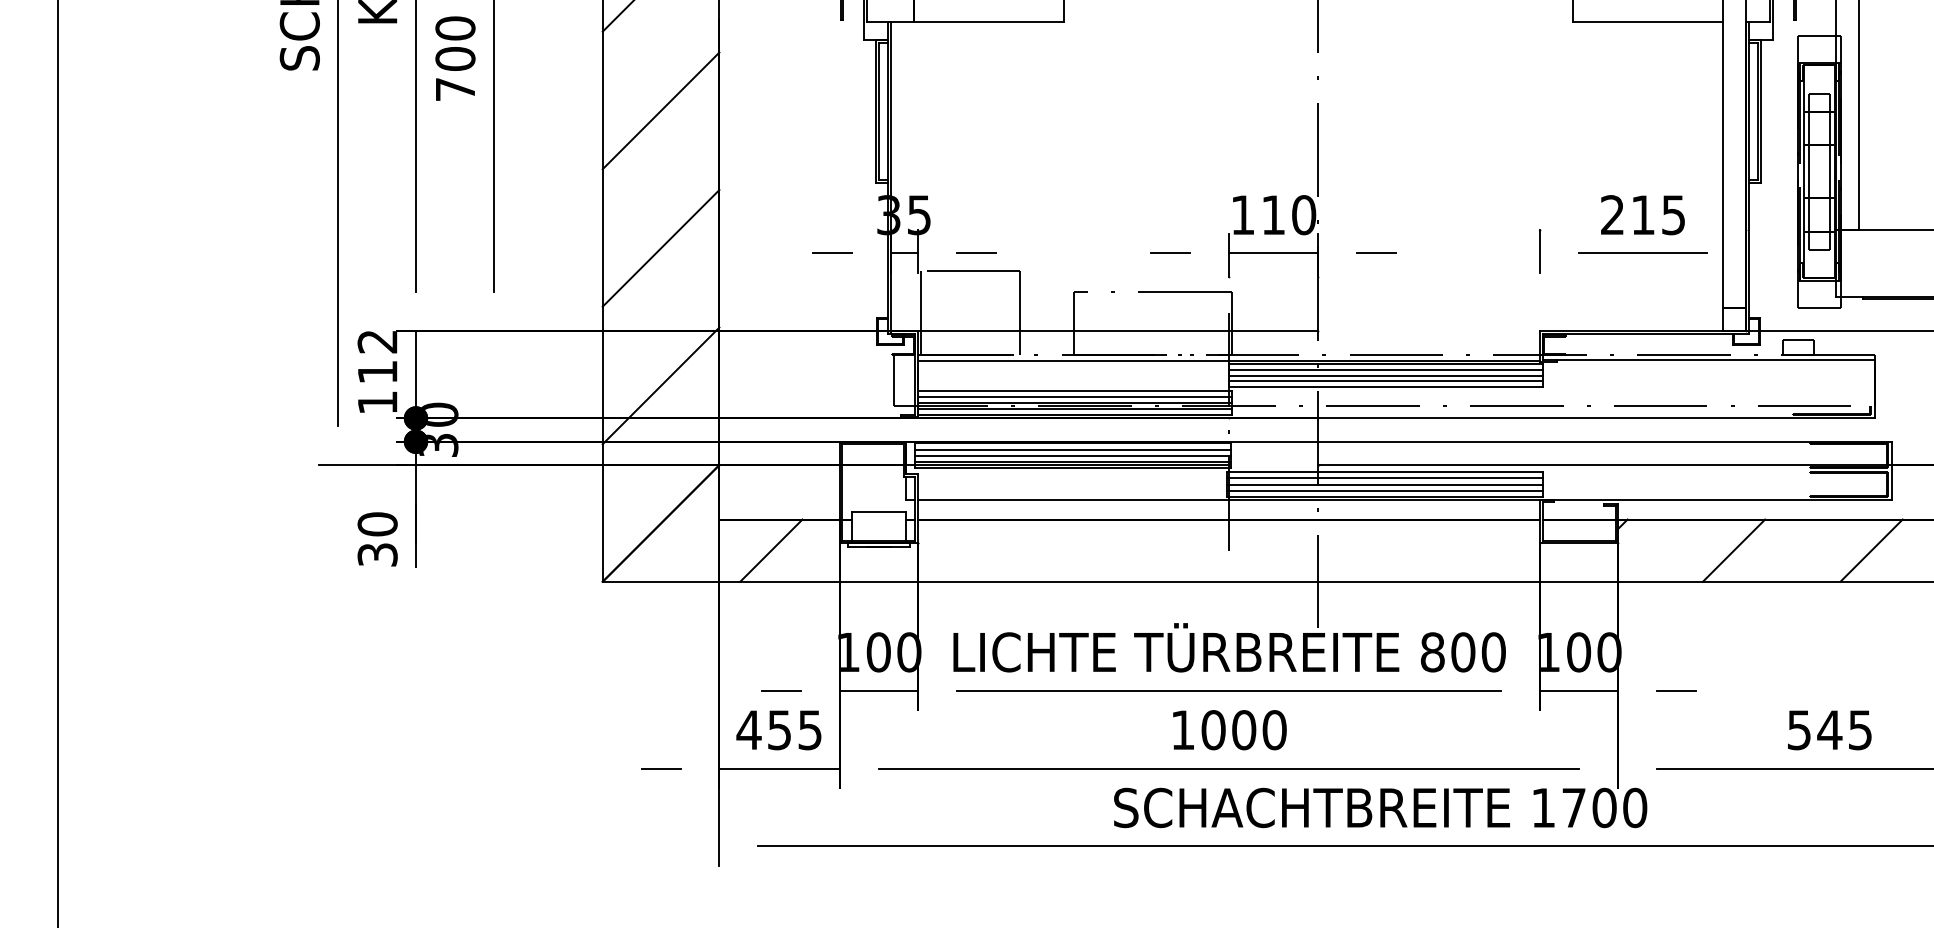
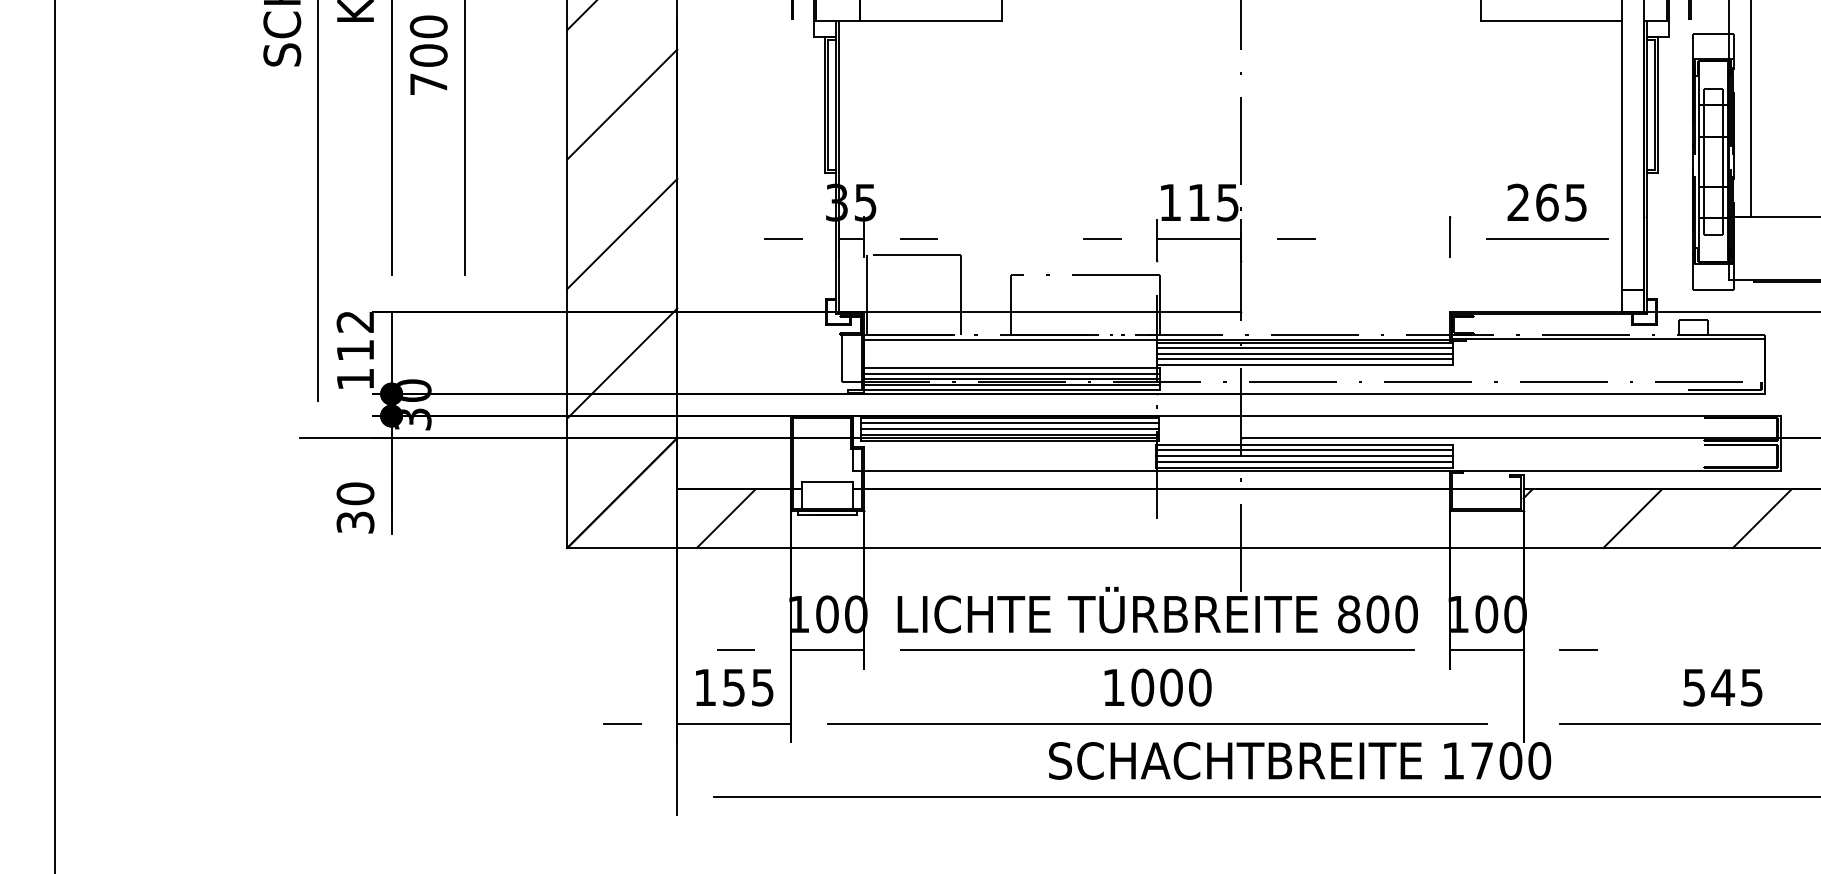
text: (1303, 214) -> (1227, 202), 110 -> 115
text: (1643, 214) -> (1547, 202), 215 -> 265
text: (749, 730) -> (705, 687), 455 -> 155

